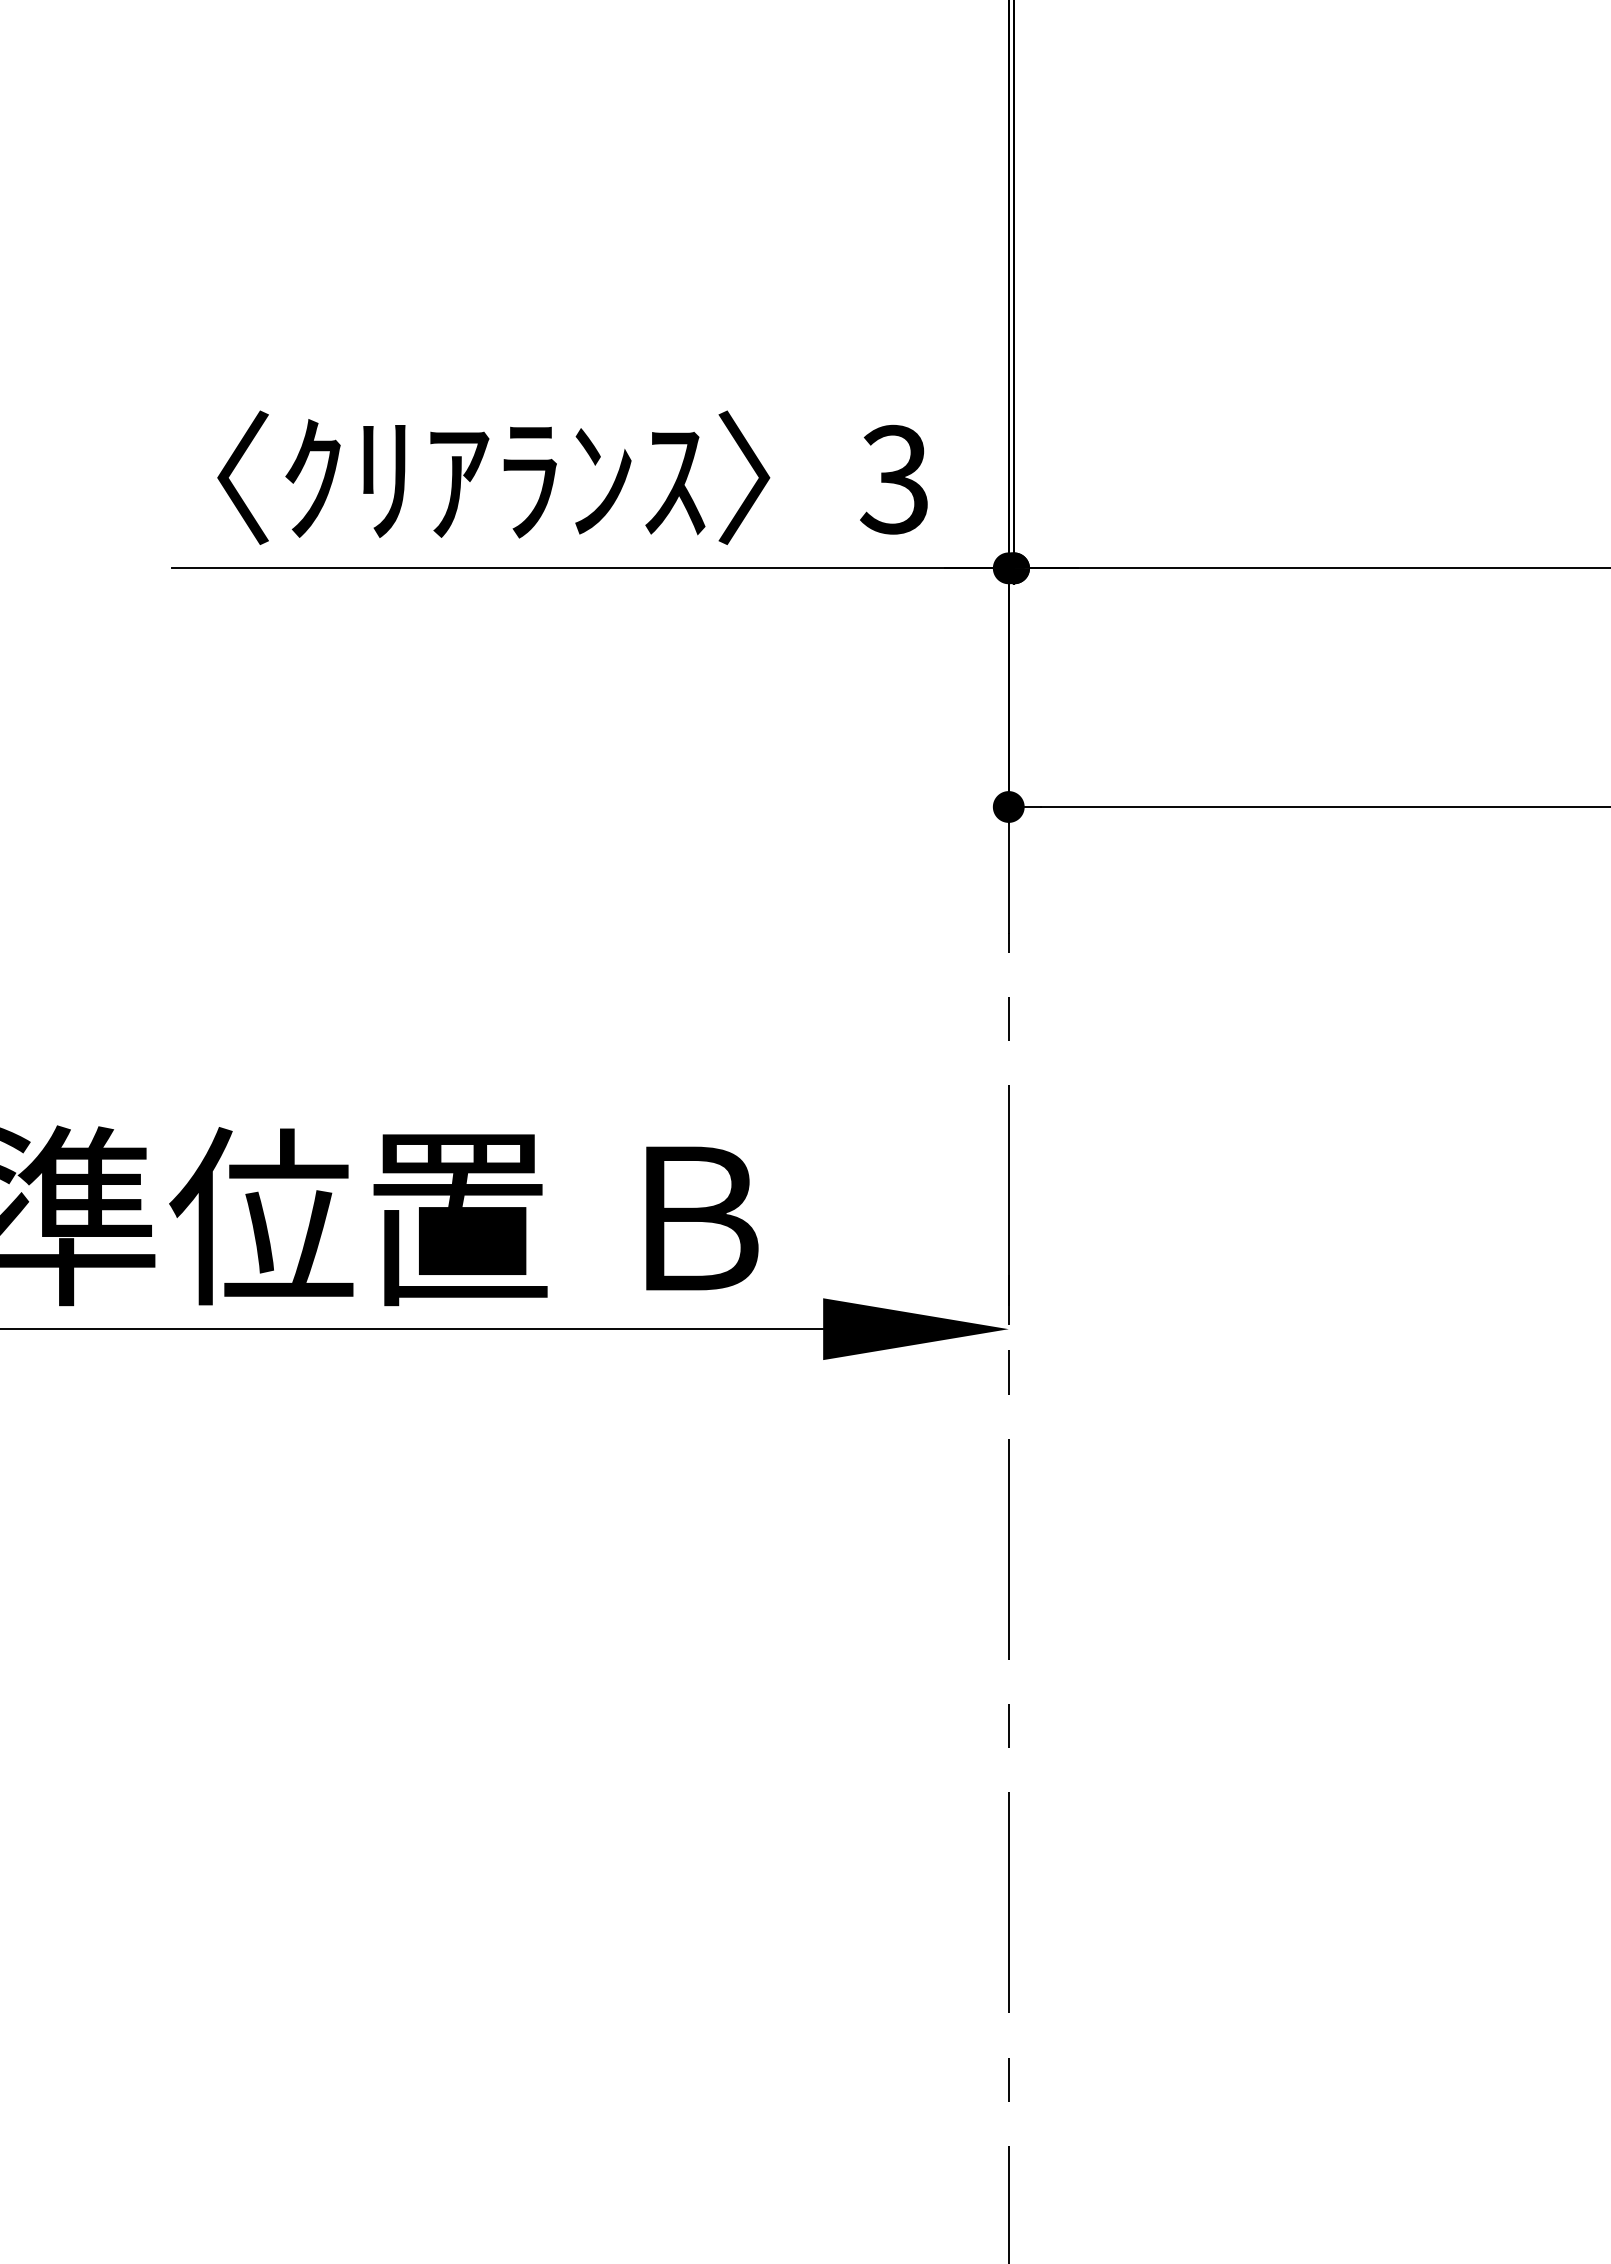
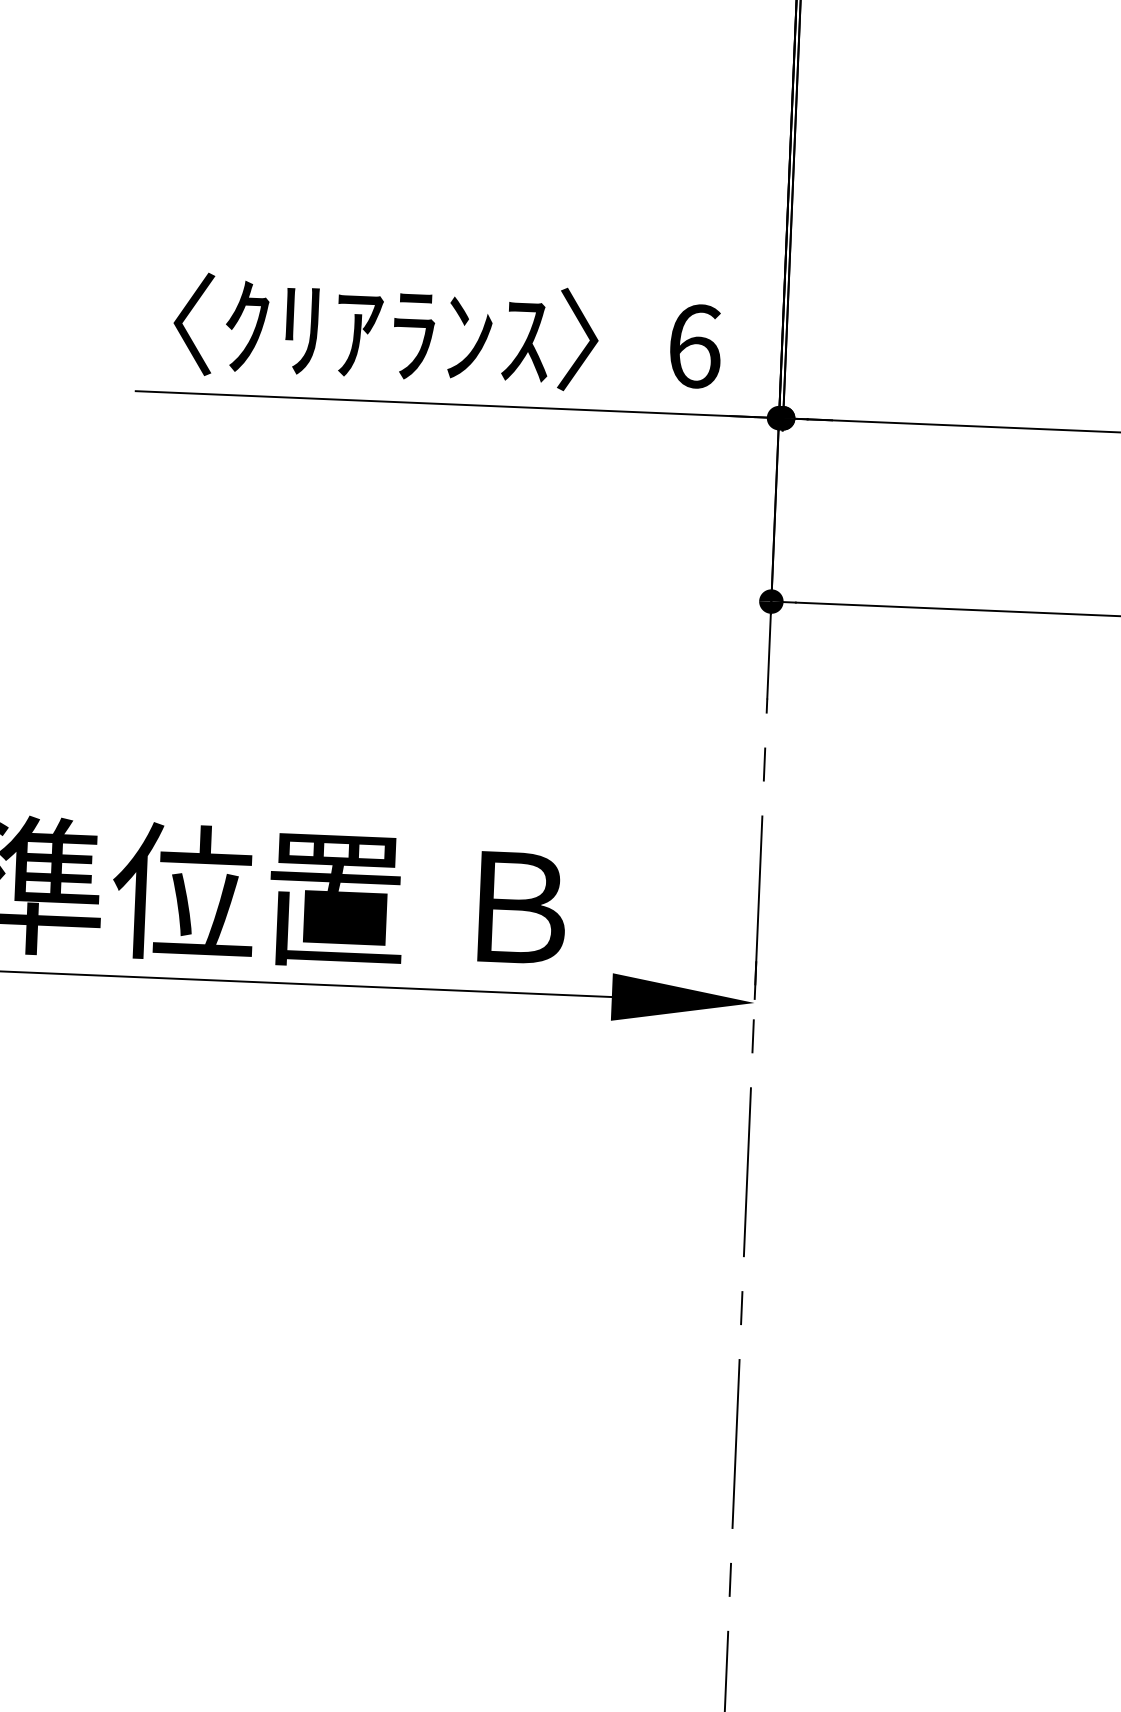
text: (894, 479) -> (694, 346), 3 -> 6

